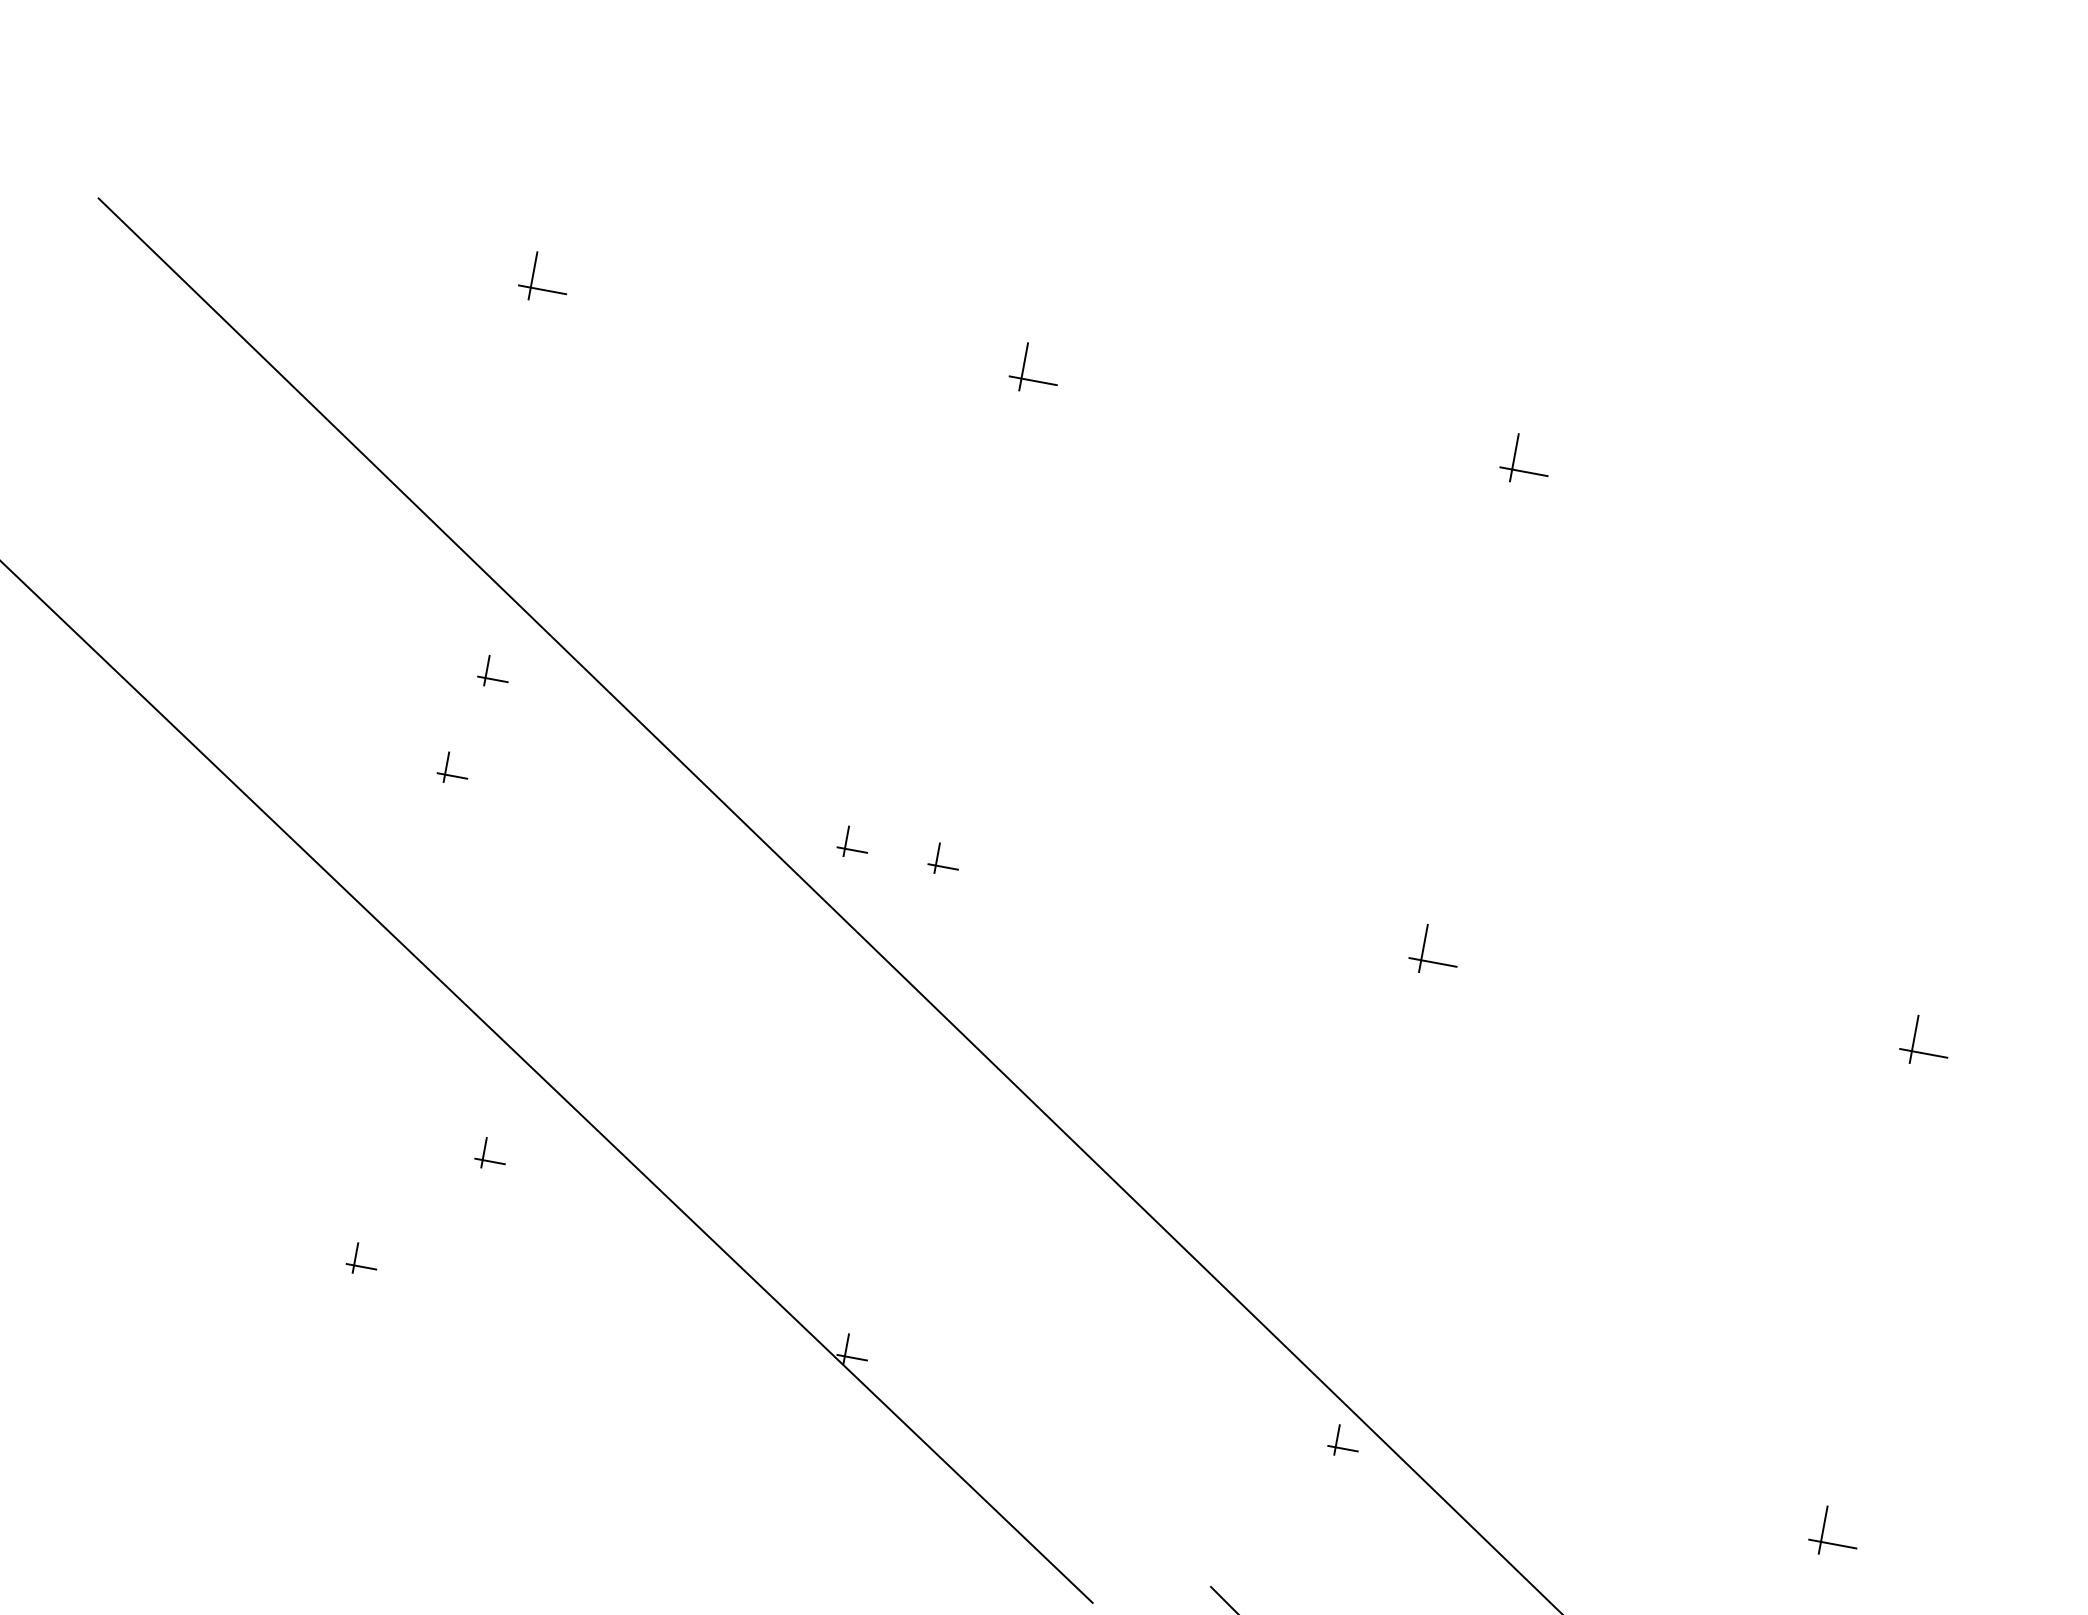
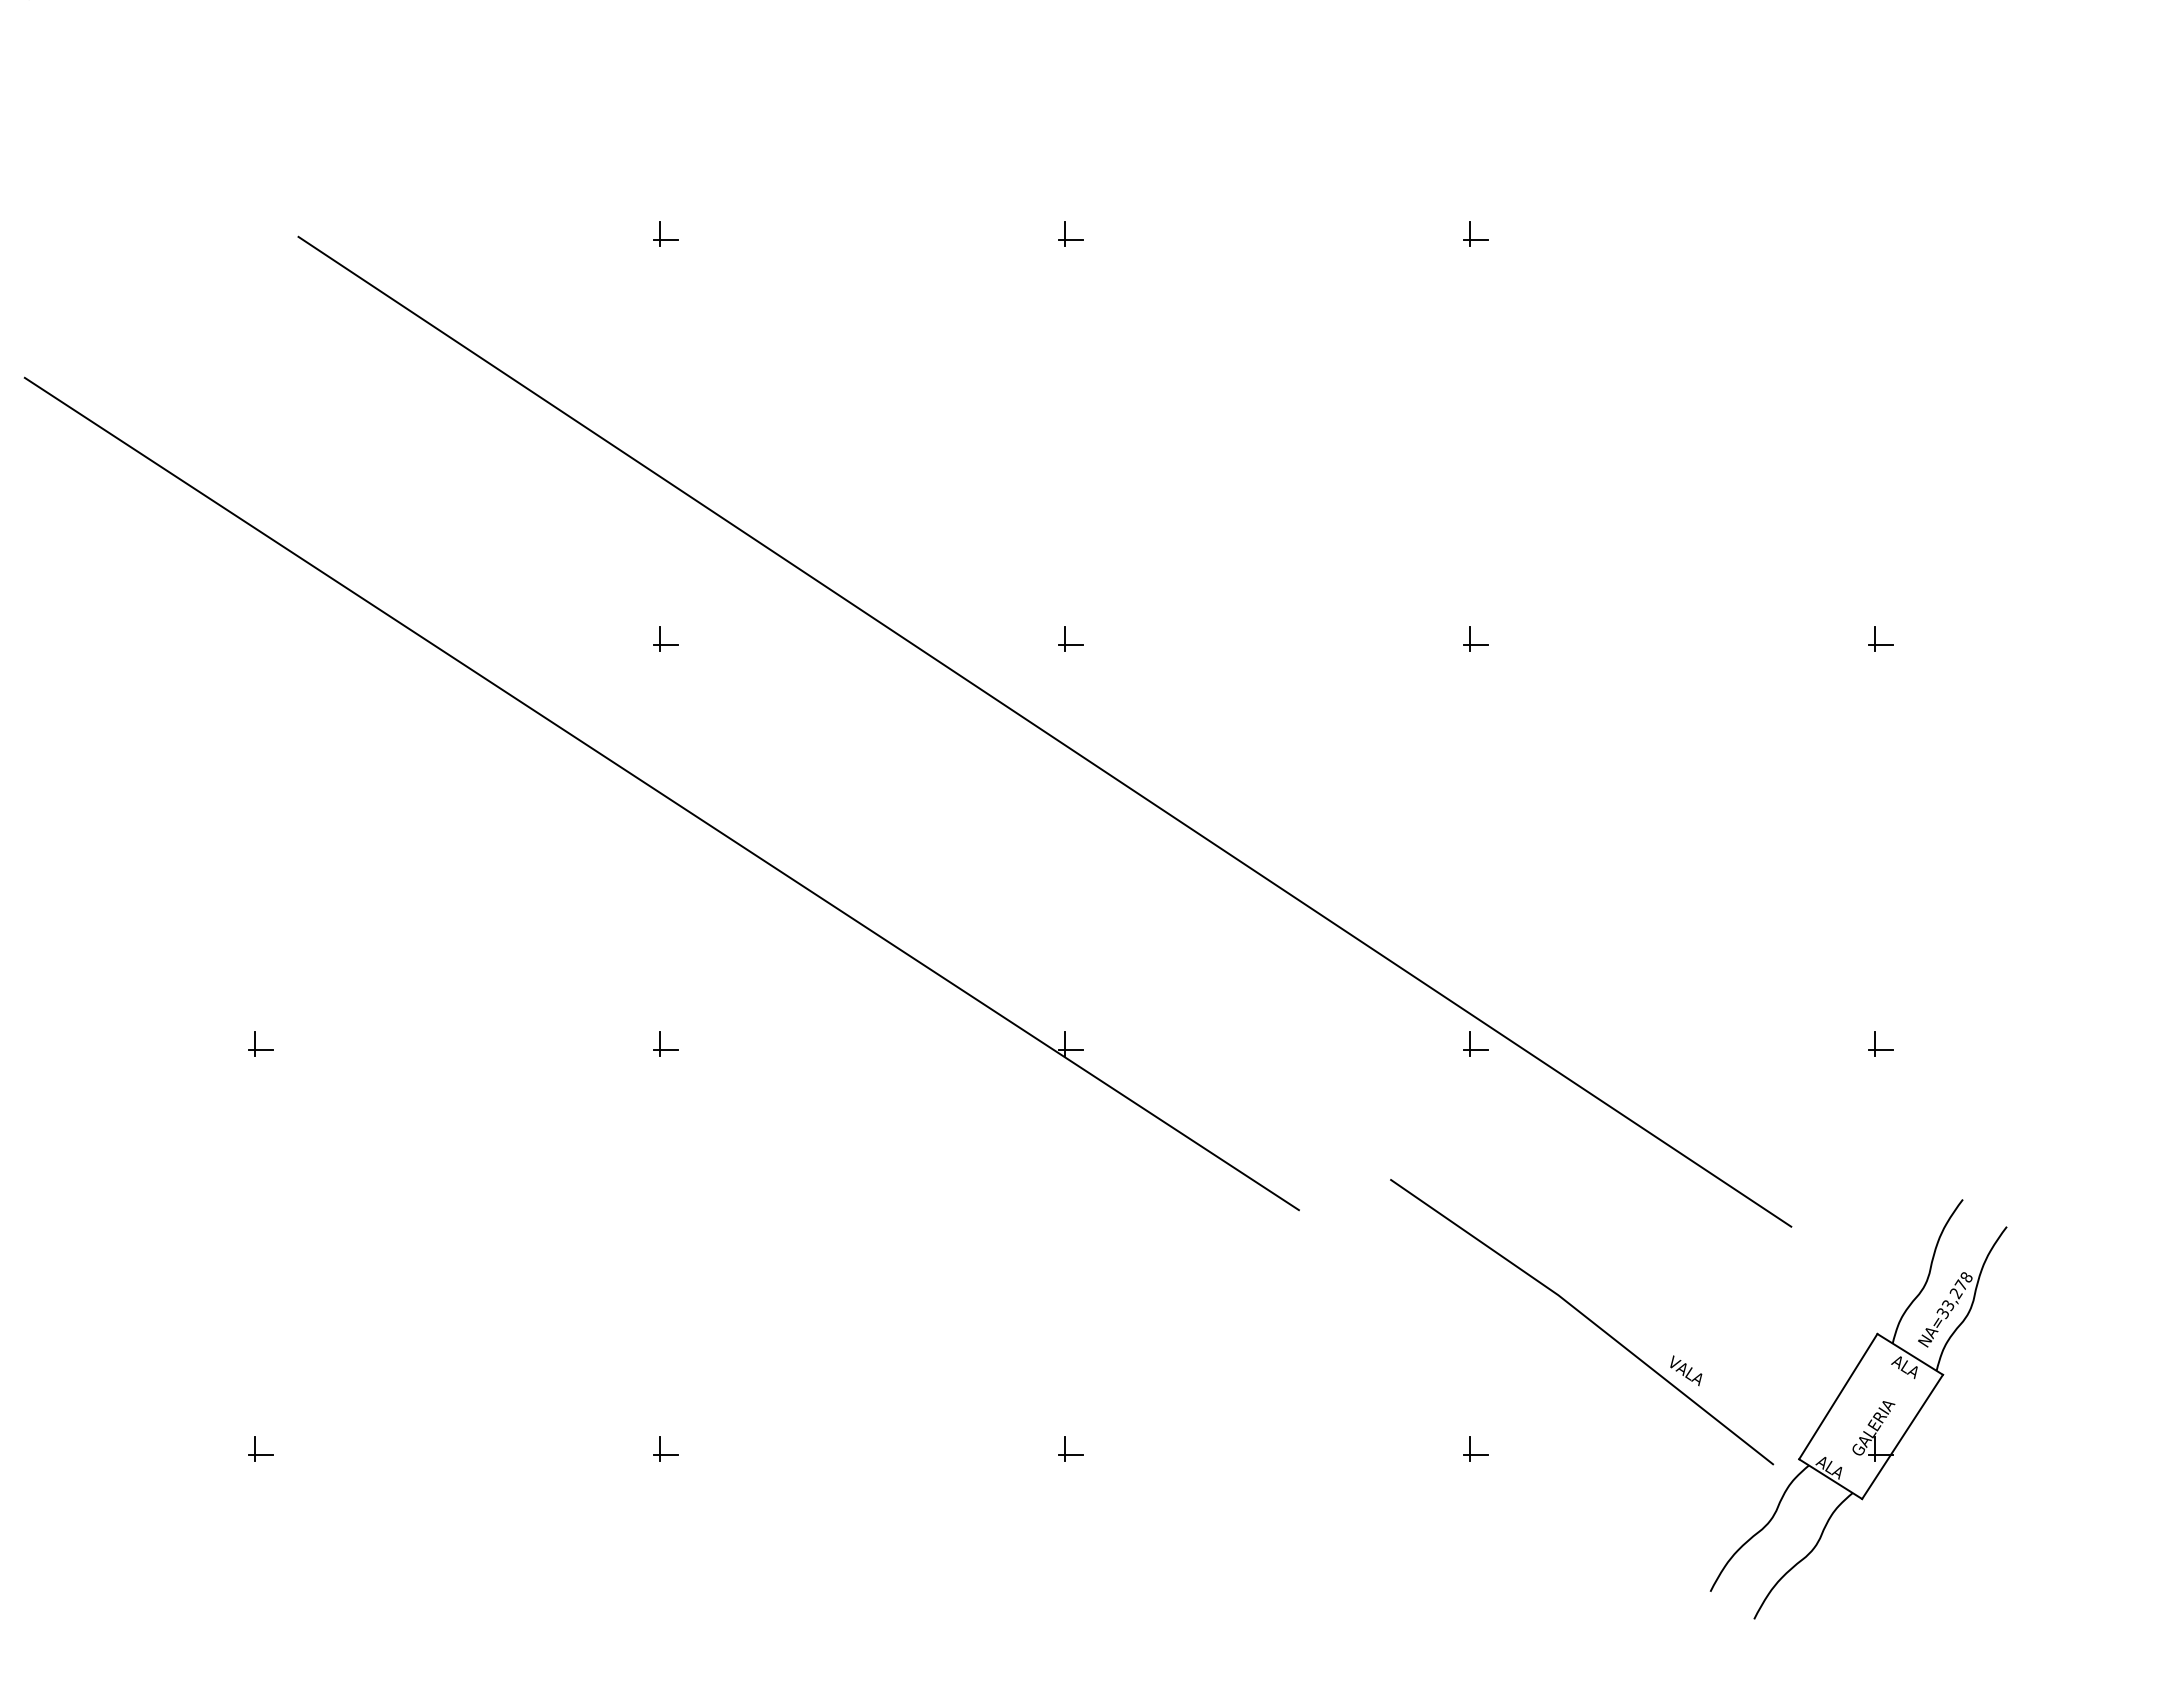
part: (544, 276) -> (665, 233), size x0.62
part: (1035, 367) -> (1070, 233), size x0.62
part: (1526, 458) -> (1475, 233), size x0.62
part: (493, 671) -> (683, 555), removed
part: (853, 841) -> (995, 638), removed
part: (1435, 949) -> (1475, 638), size x0.62
part: (1926, 1040) -> (1880, 638), size x0.62
part: (490, 1153) -> (752, 940), removed
part: (1835, 1531) -> (1880, 1043), size x0.62

